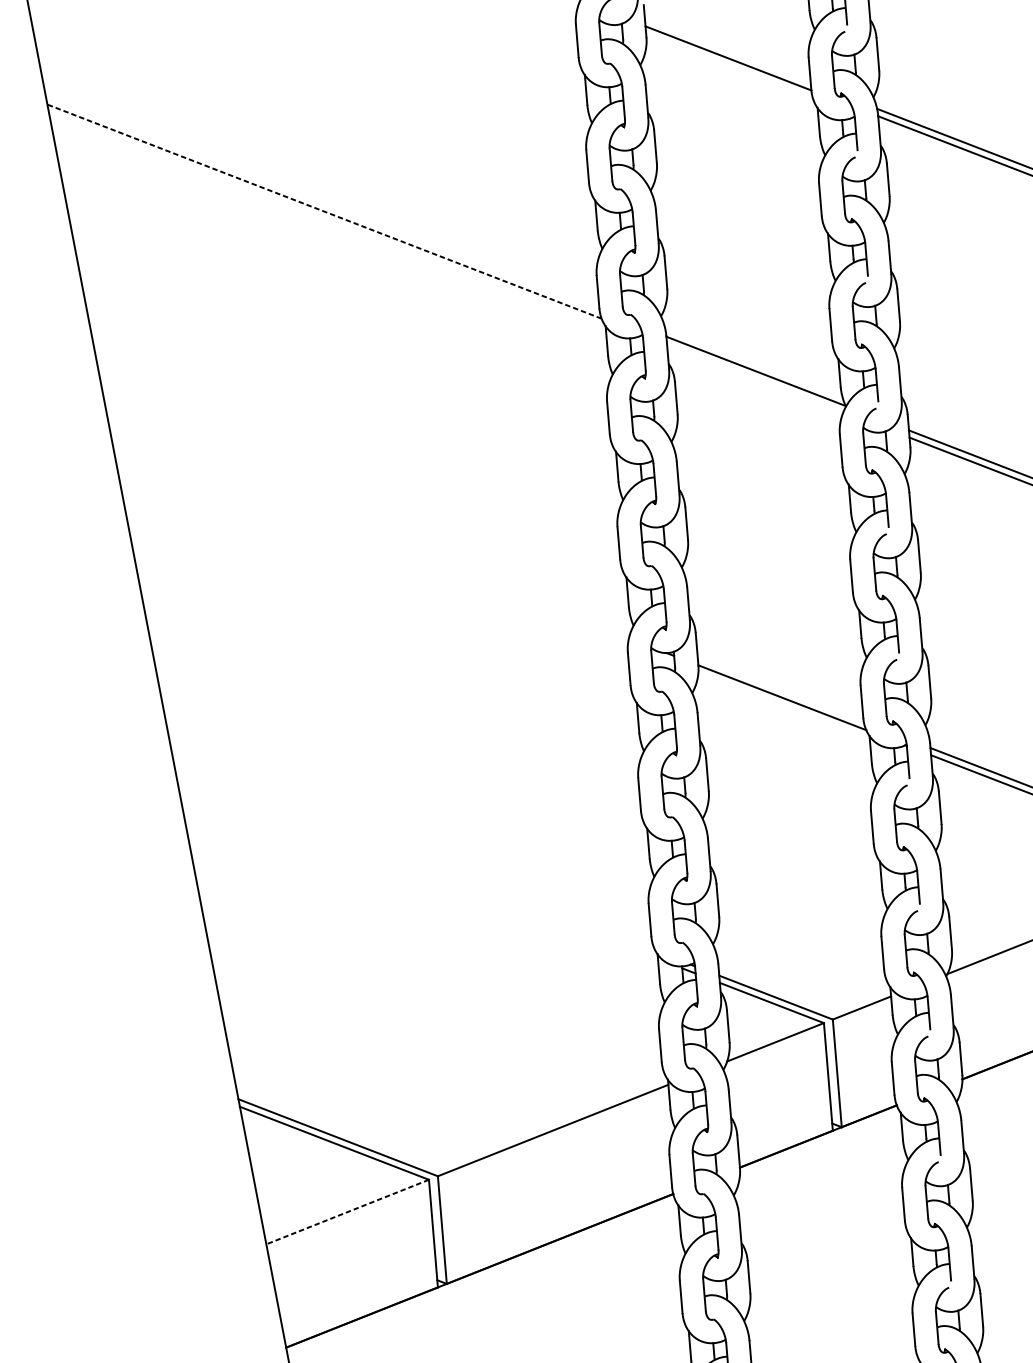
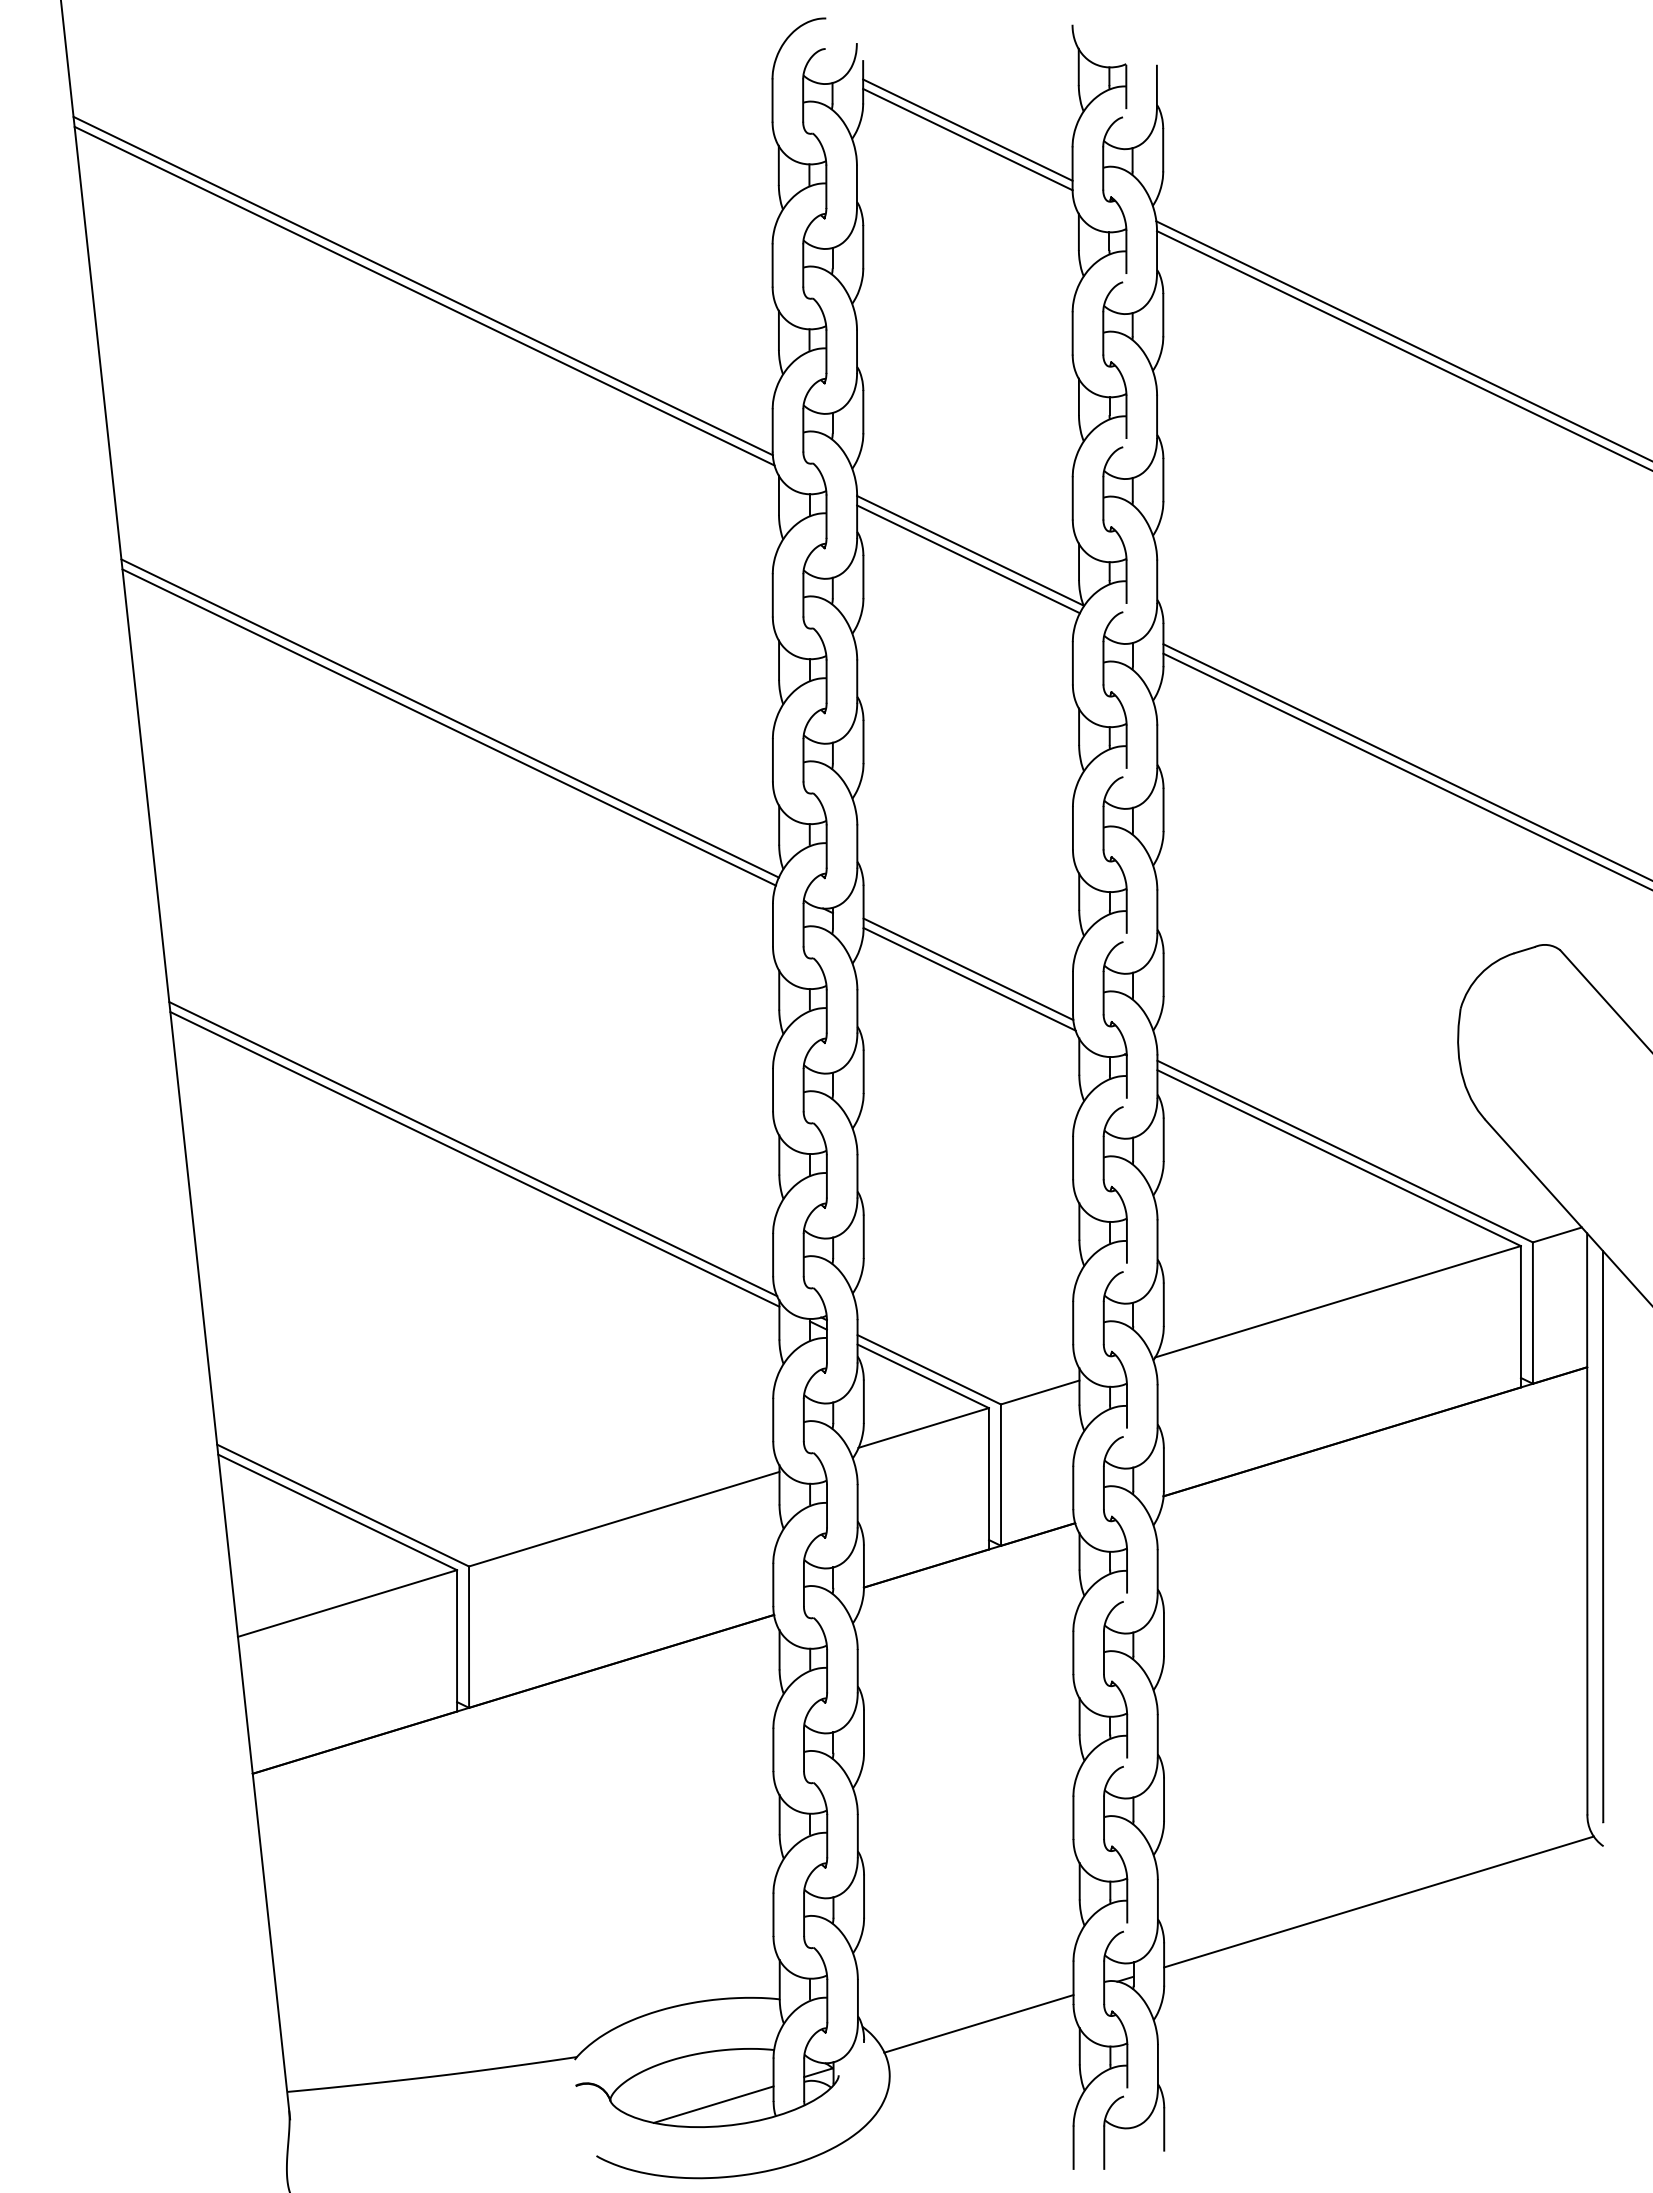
line: (727, 50) -> (967, 129), added
line: (322, 203) -> (422, 285), added
line: (324, 211) -> (424, 296), dashed -> solid
line: (755, 378) -> (968, 559), added
line: (370, 531) -> (450, 718), added
line: (369, 538) -> (448, 727), added
line: (780, 690) -> (968, 969), added
line: (415, 858) -> (473, 1149), added
line: (416, 865) -> (474, 1159), added
line: (347, 1212) -> (347, 1603), dashed -> solid

